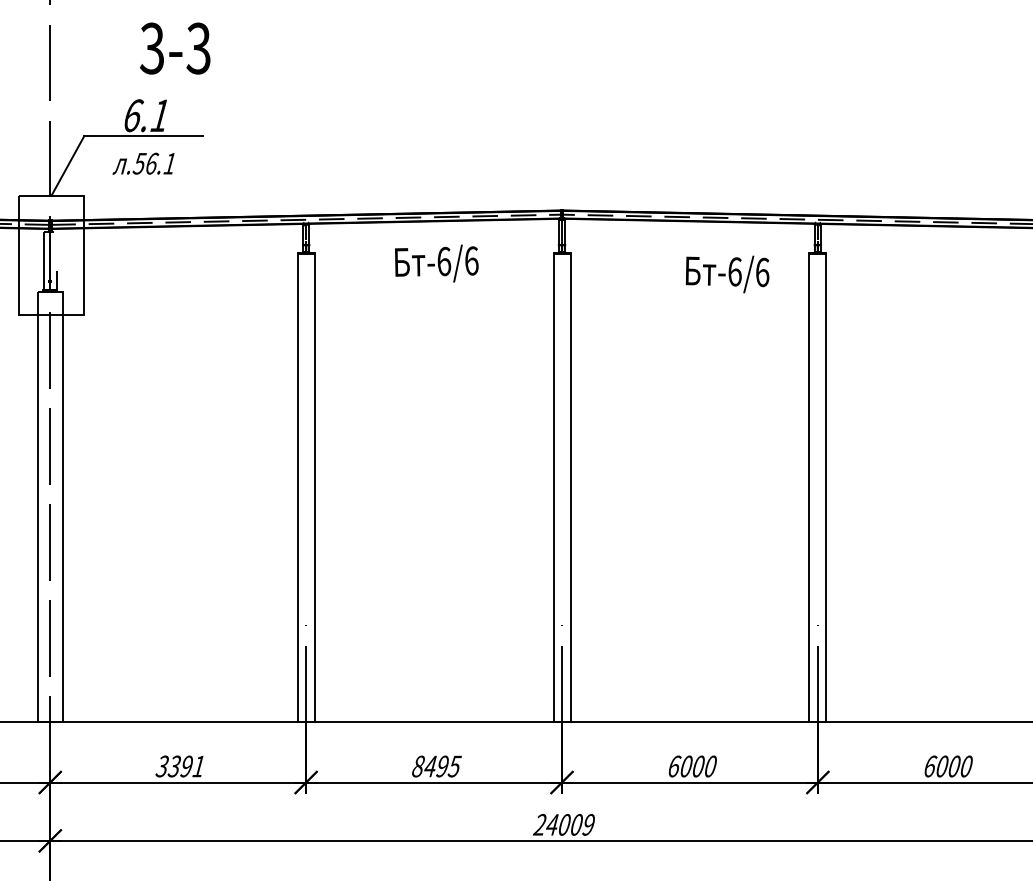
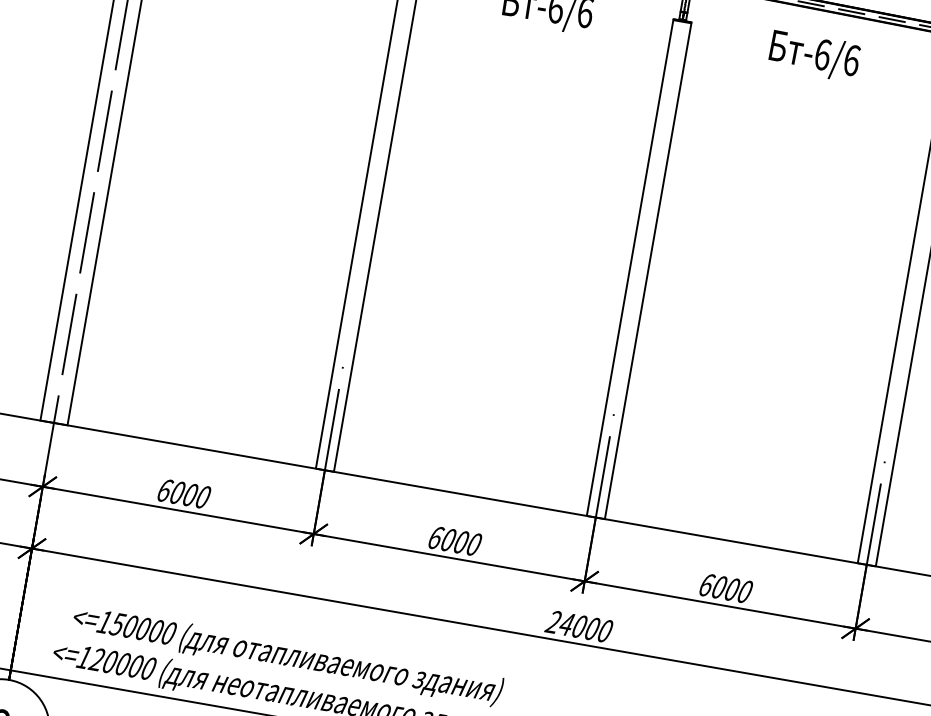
text: (727, 274) -> (814, 56), moved
text: (180, 766) -> (183, 493), 3391 -> 6000
text: (436, 766) -> (454, 541), 8495 -> 6000
text: (588, 824) -> (604, 630), 24009 -> 24000

